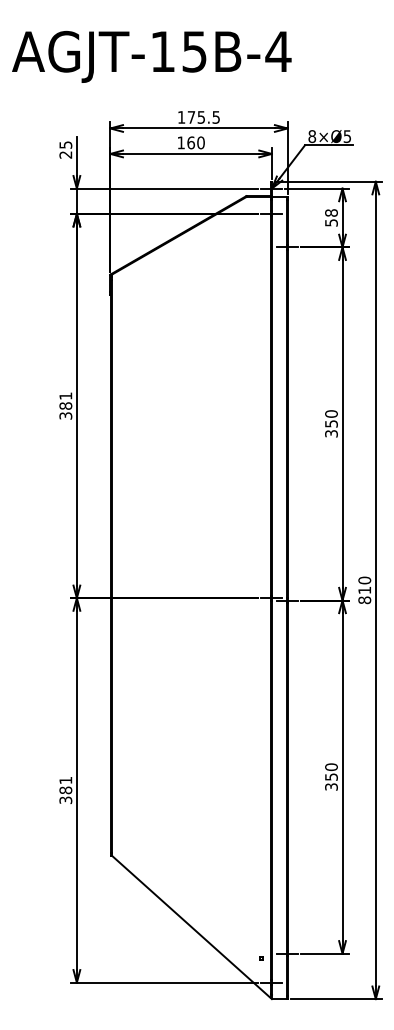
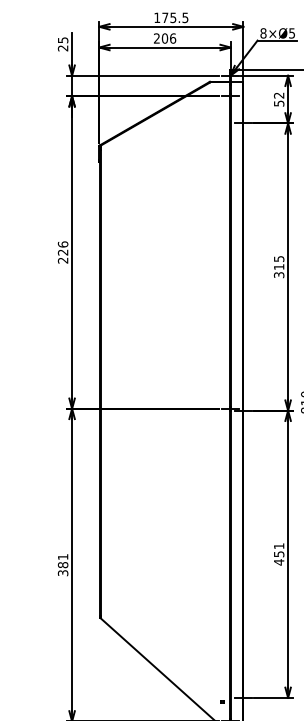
text: (190, 142) -> (164, 38), 160 -> 206
text: (331, 212) -> (279, 95), 58 -> 52
text: (65, 405) -> (62, 252), 381 -> 226
text: (331, 418) -> (279, 262), 350 -> 315
text: (331, 777) -> (279, 554), 350 -> 451

